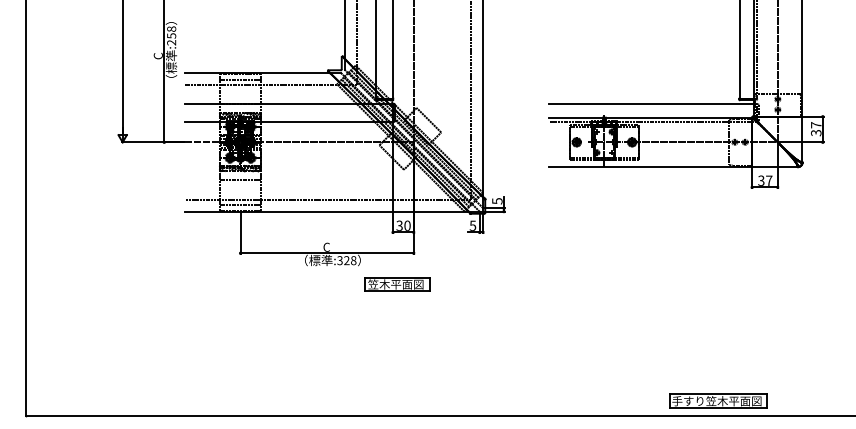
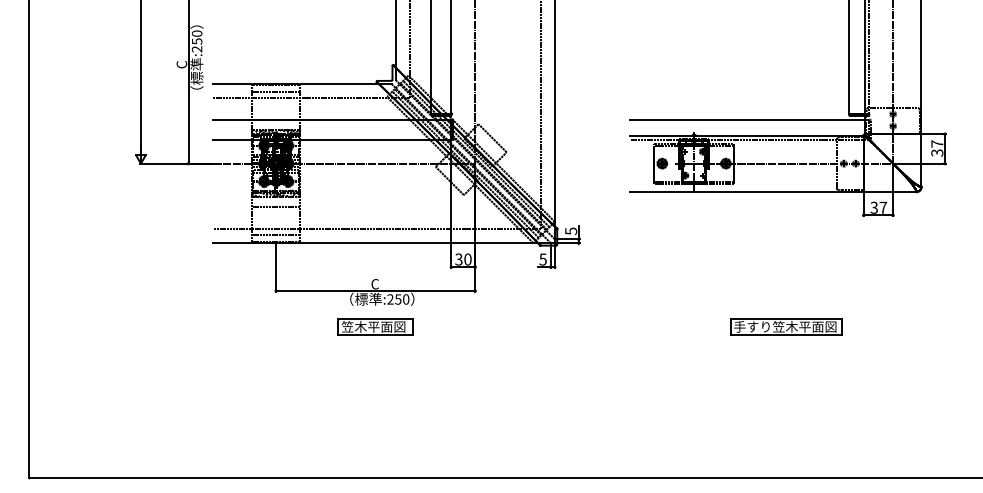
text: (171, 28) -> (197, 33), :258 -> :250
text: (347, 260) -> (398, 299), :328 -> :250
part: (397, 284) -> (375, 326), moved
part: (718, 400) -> (786, 326), moved

